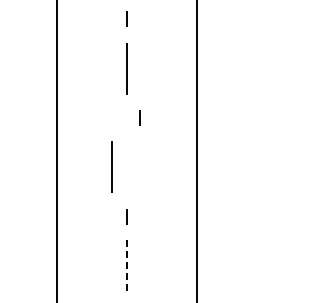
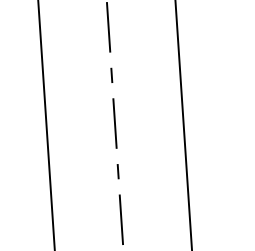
line: (139, 117) -> (111, 75), moved
line: (111, 166) -> (114, 122), moved
line: (126, 266) -> (121, 220), dashed -> solid

